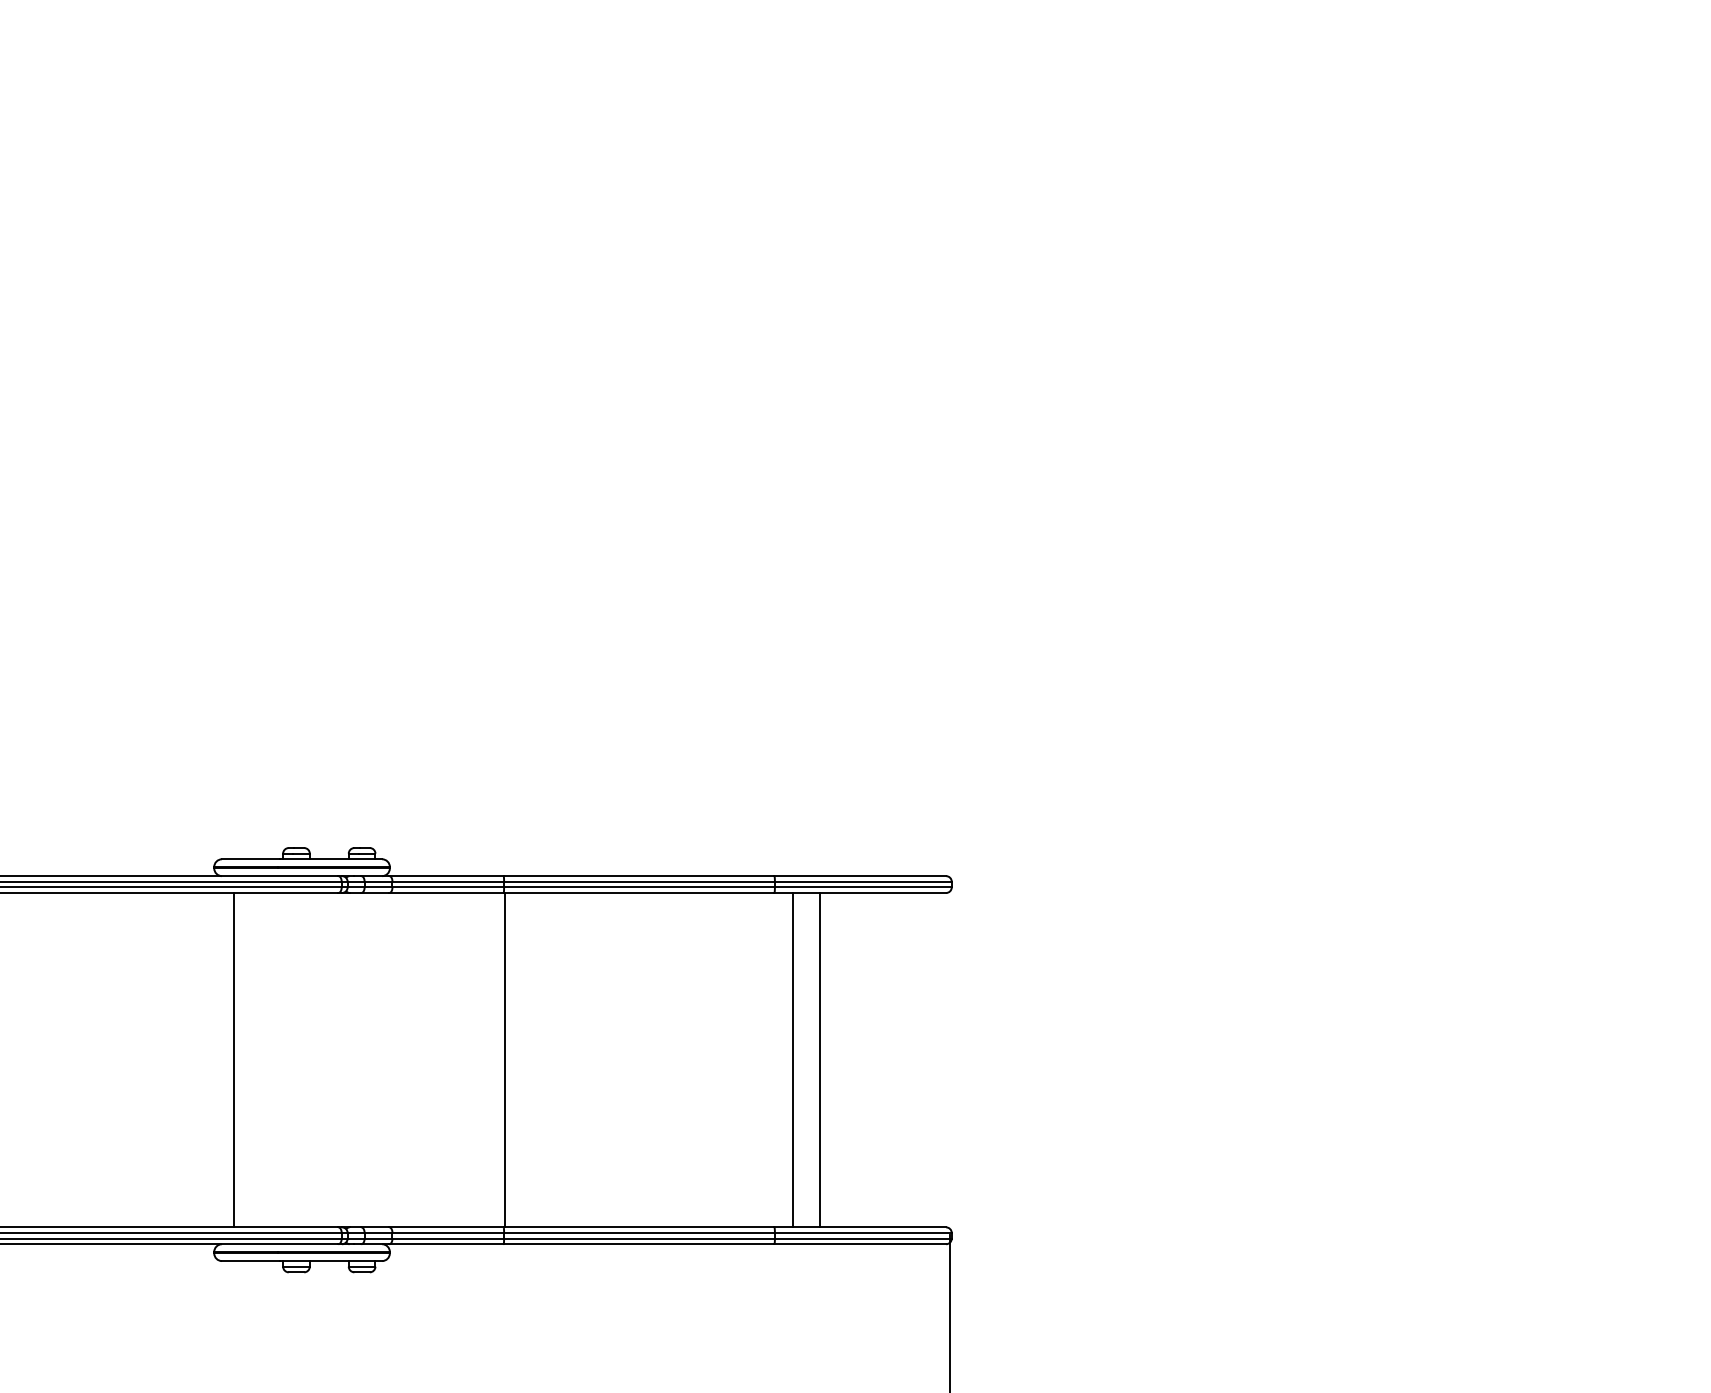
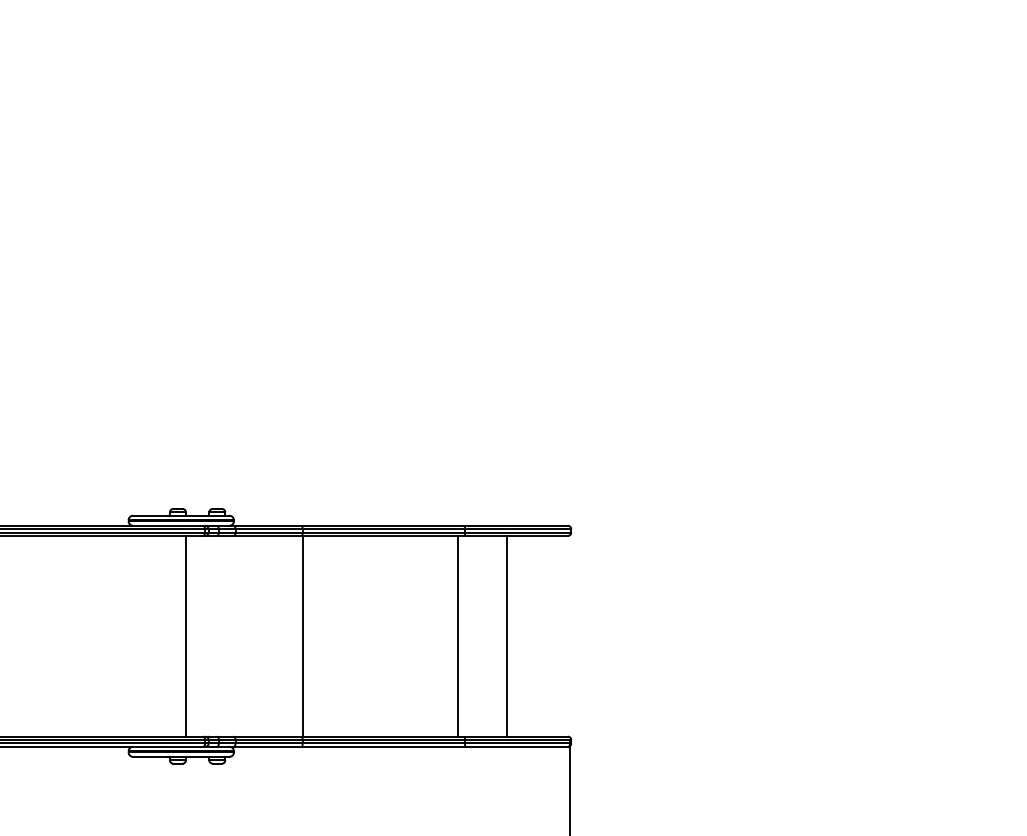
line: (234, 1058) -> (186, 635), moved
line: (792, 1058) -> (506, 635), moved
line: (818, 1058) -> (457, 635), moved

